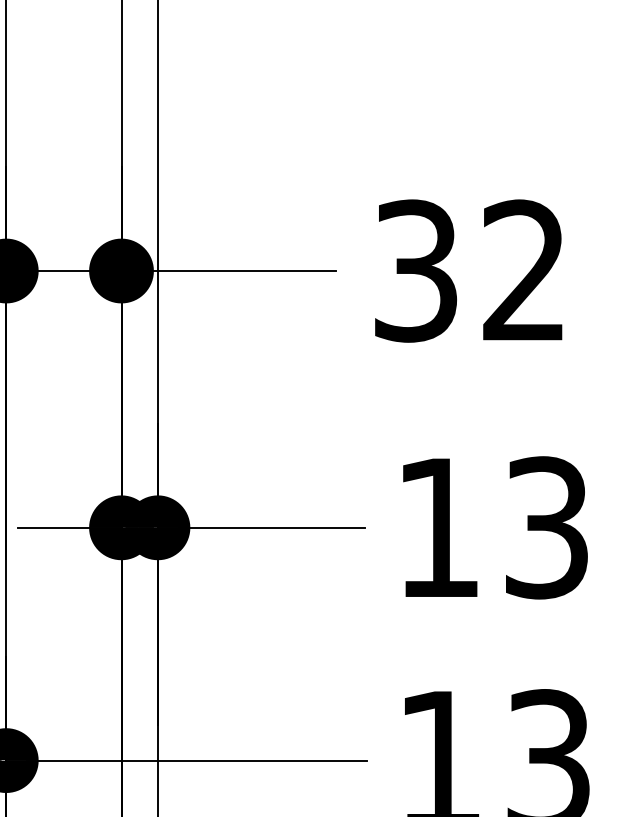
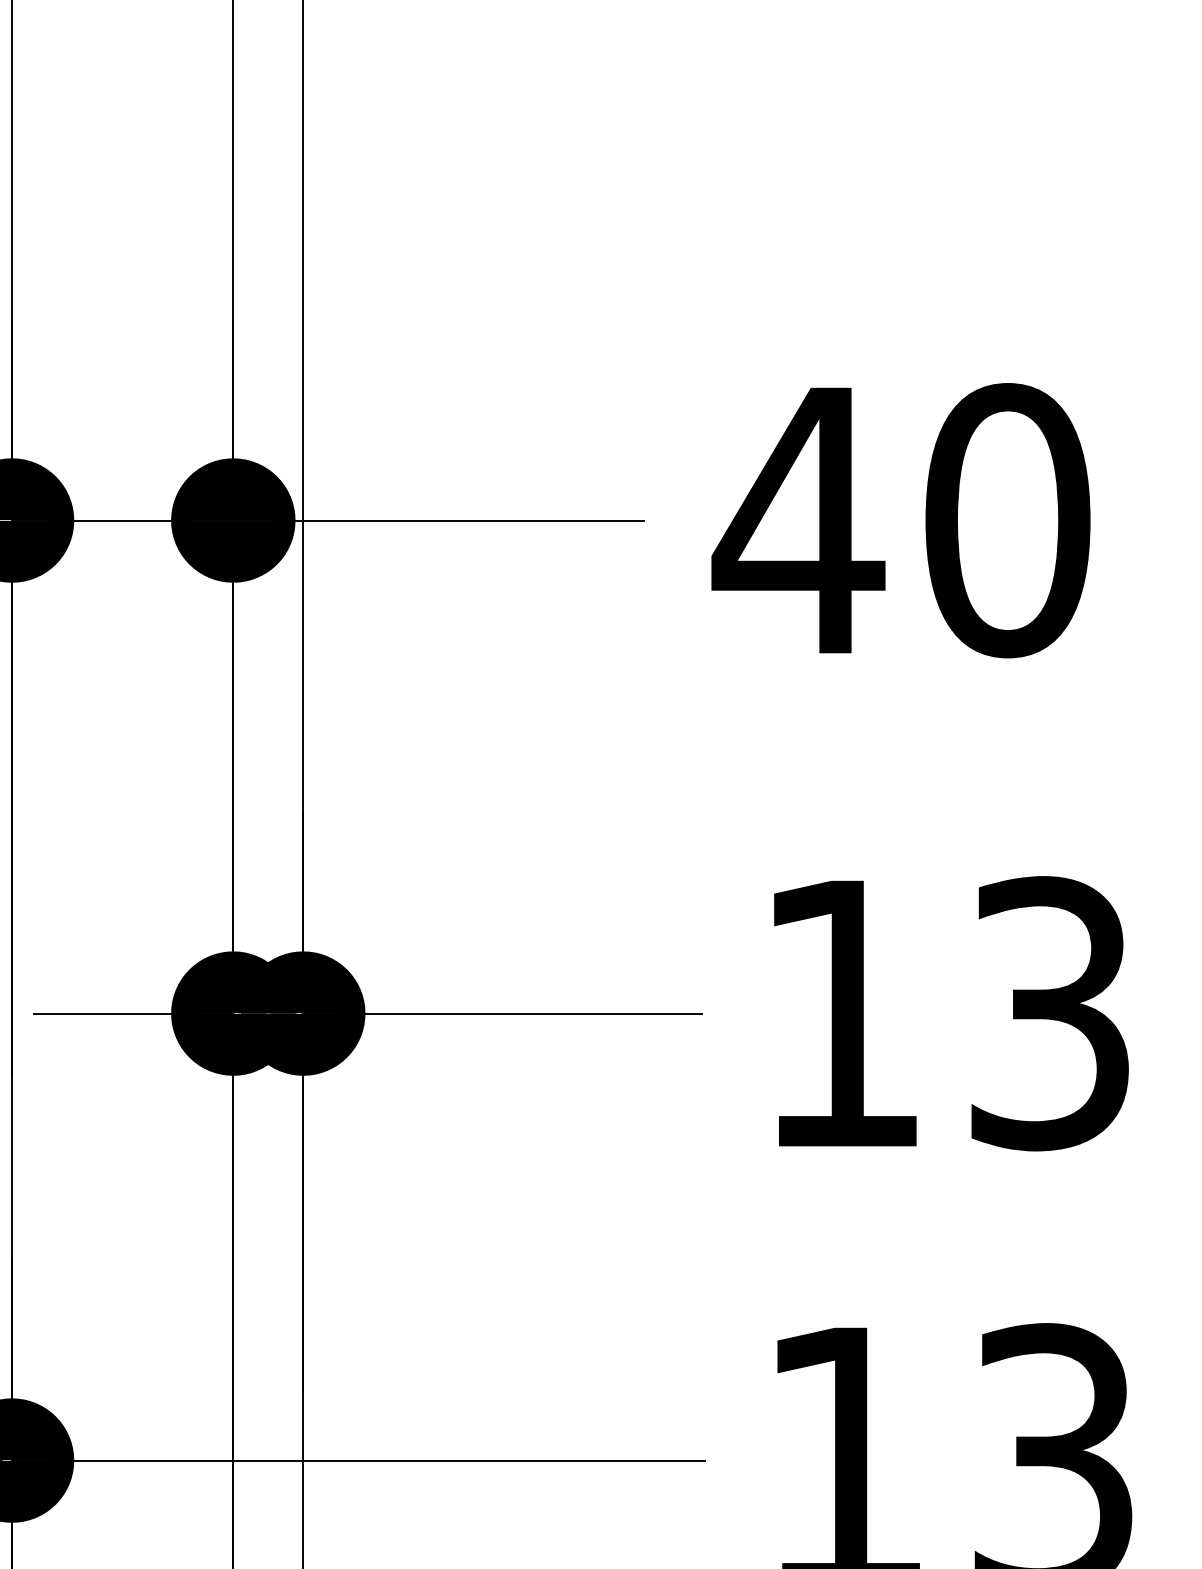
text: (468, 270) -> (899, 519), 32 -> 40

